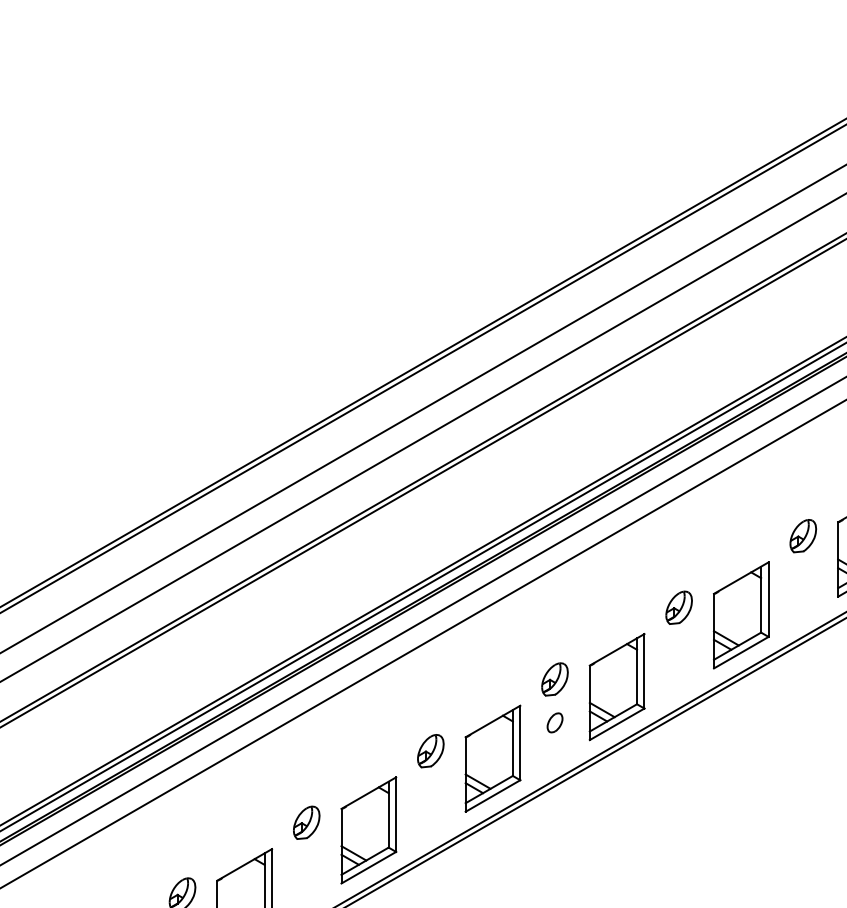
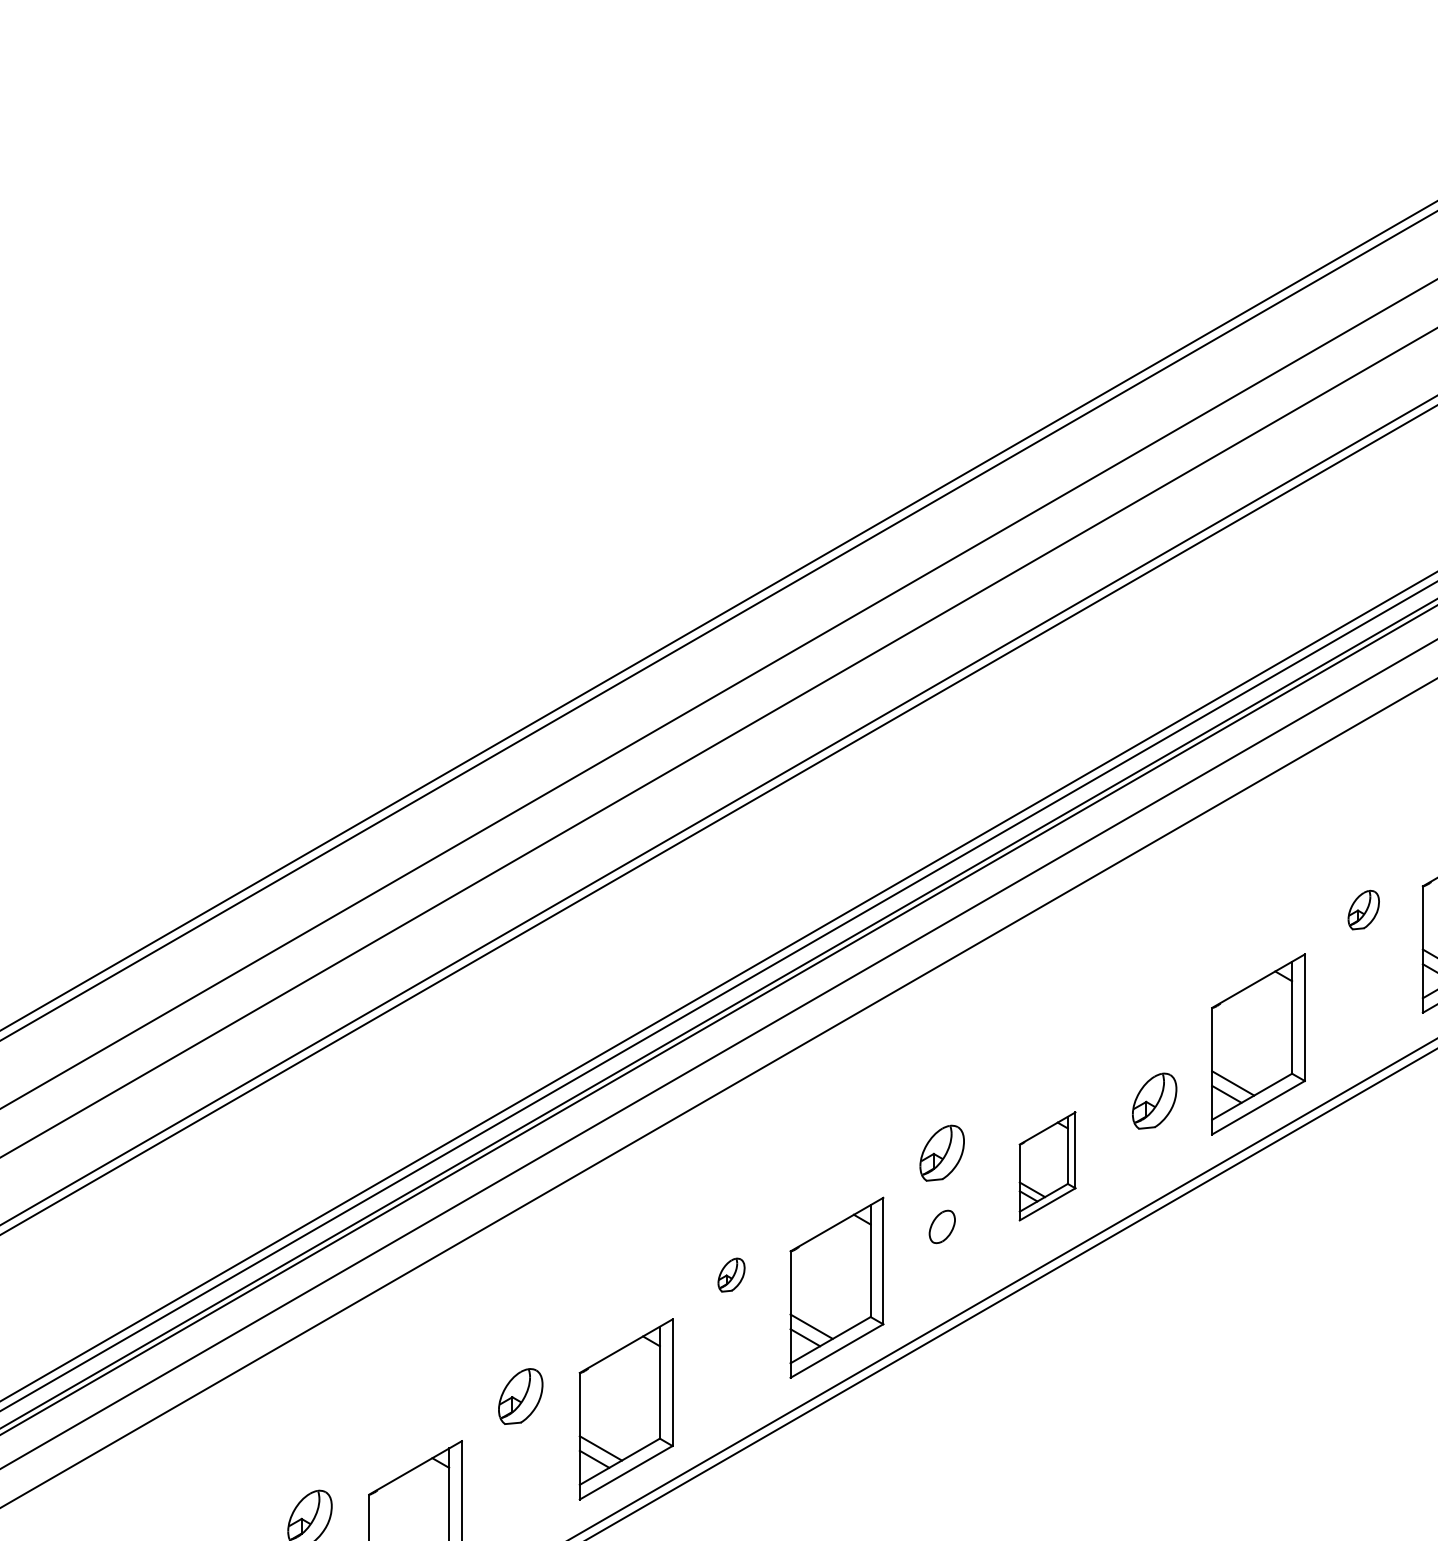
part: (803, 536) -> (1364, 910), size x0.7
part: (678, 607) -> (1153, 1100), moved
part: (616, 687) -> (1046, 1166), size x0.6
part: (430, 751) -> (730, 1275), size x0.6

